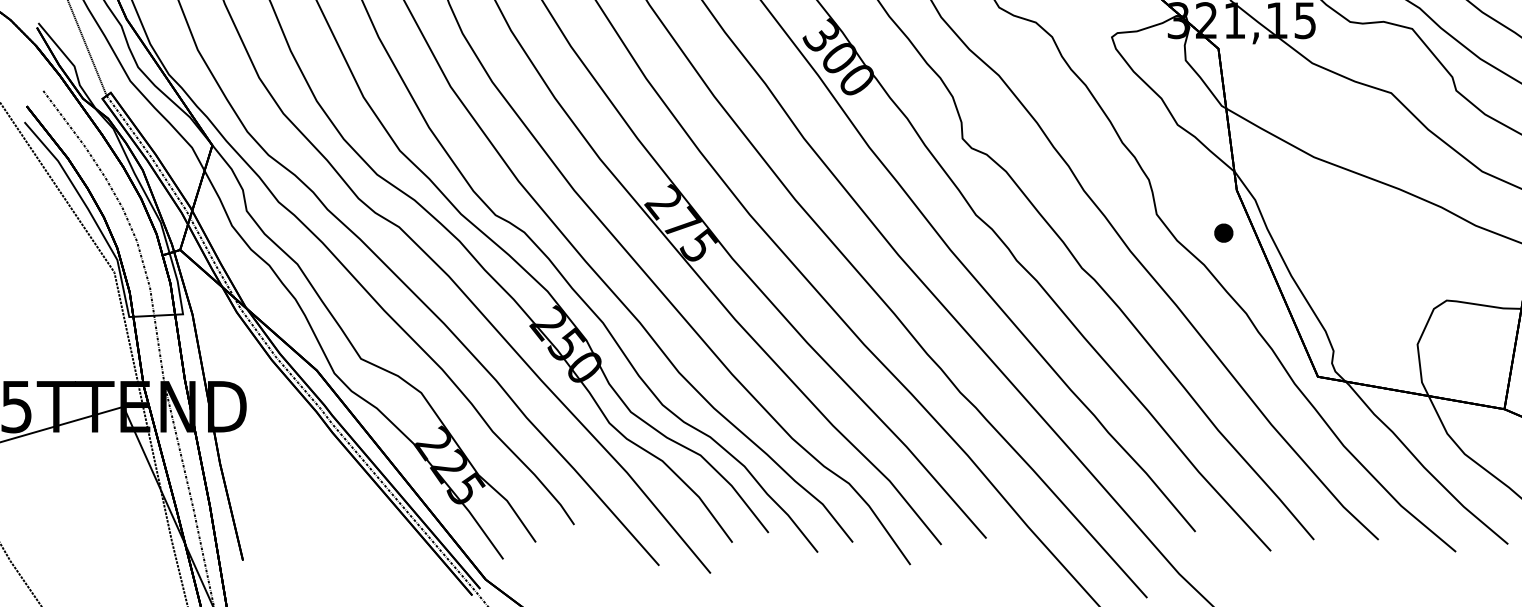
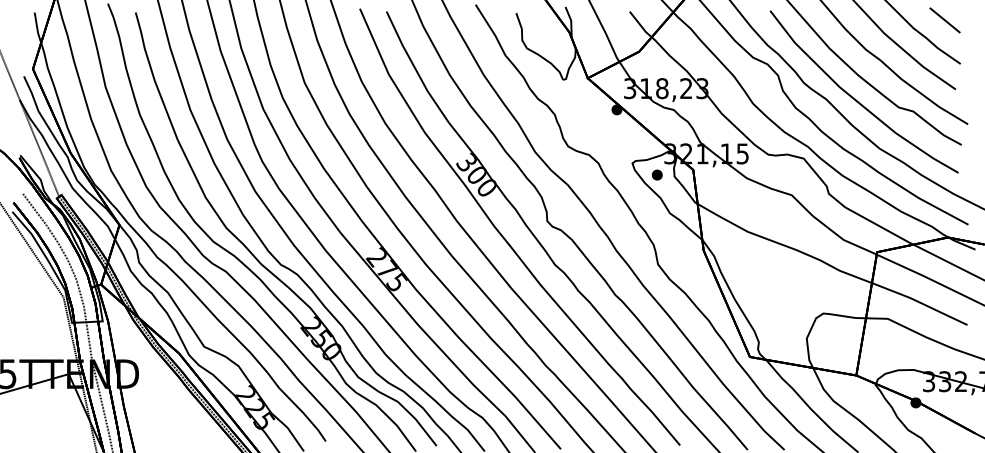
part: (1222, 232) -> (656, 174), moved

